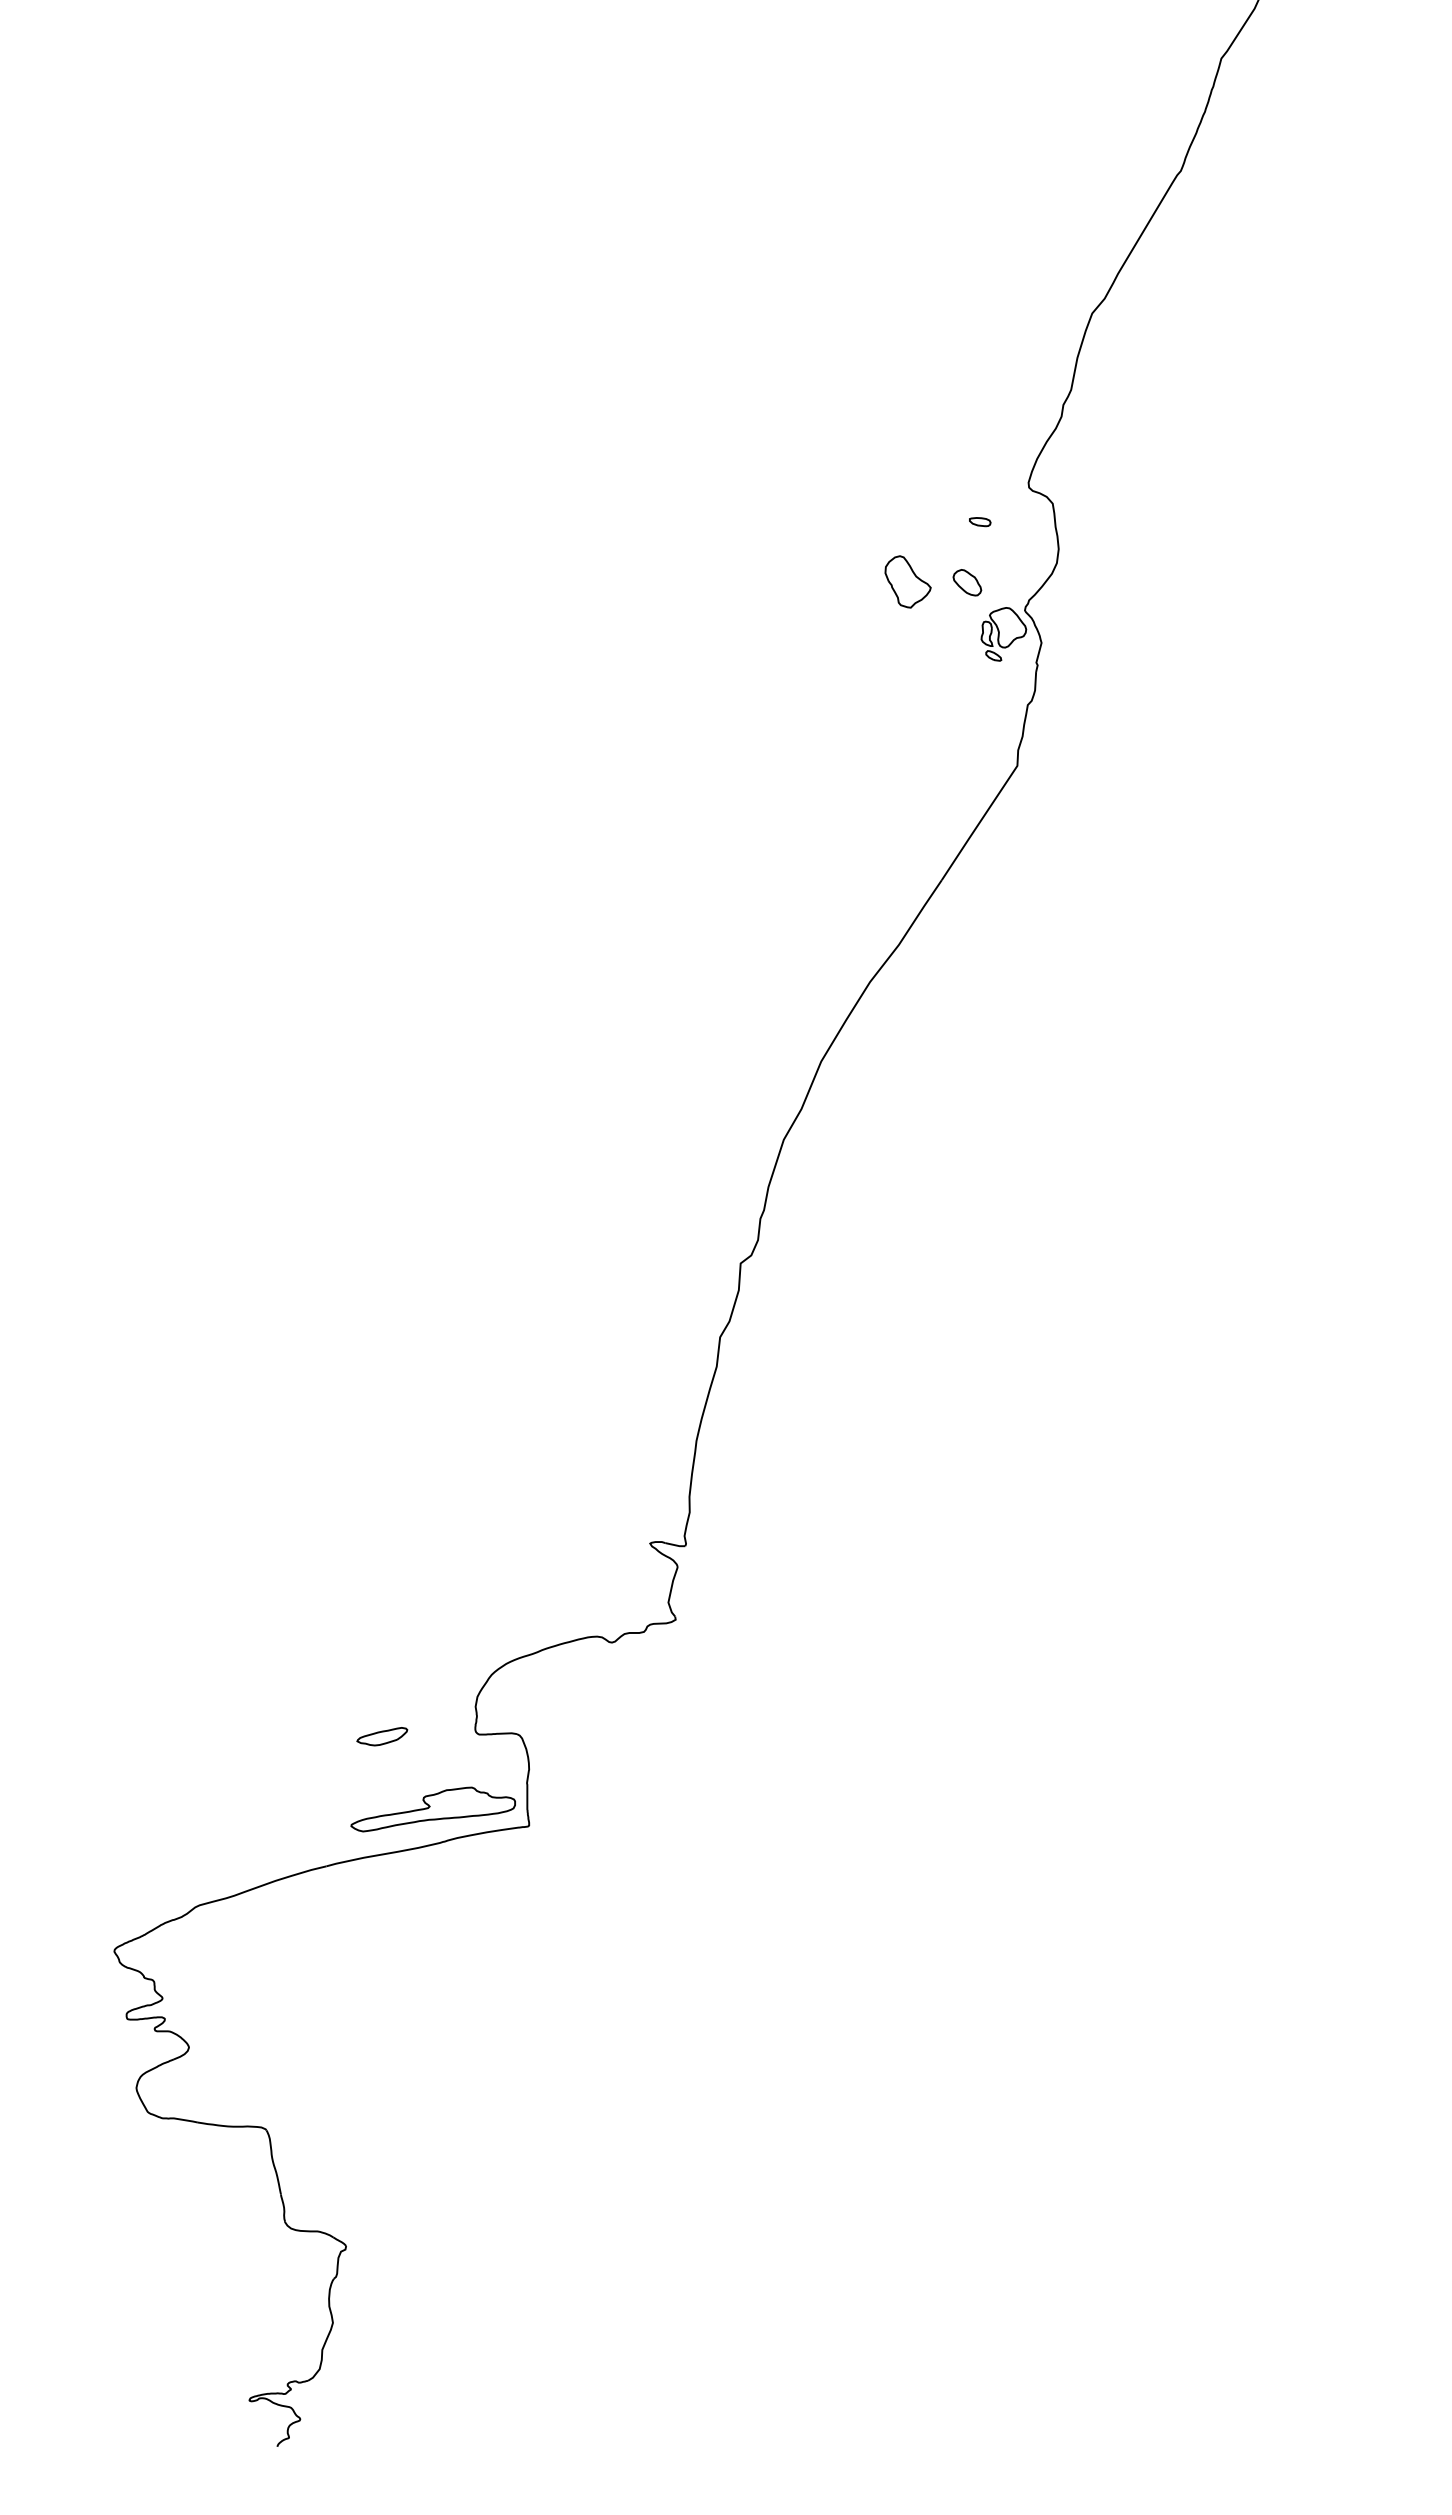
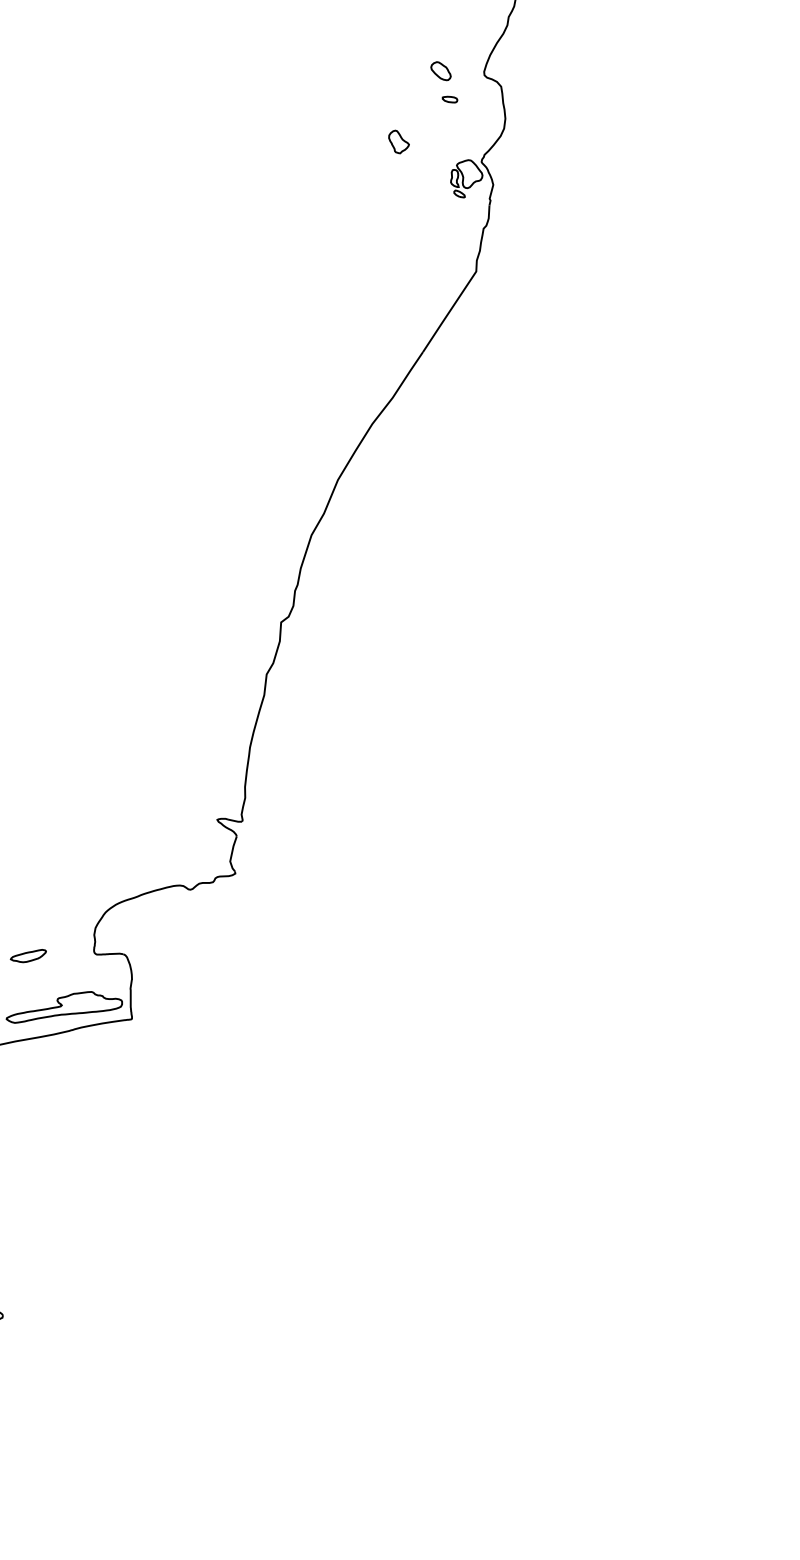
part: (907, 582) -> (398, 142), size x0.62
part: (967, 582) -> (441, 71), moved

